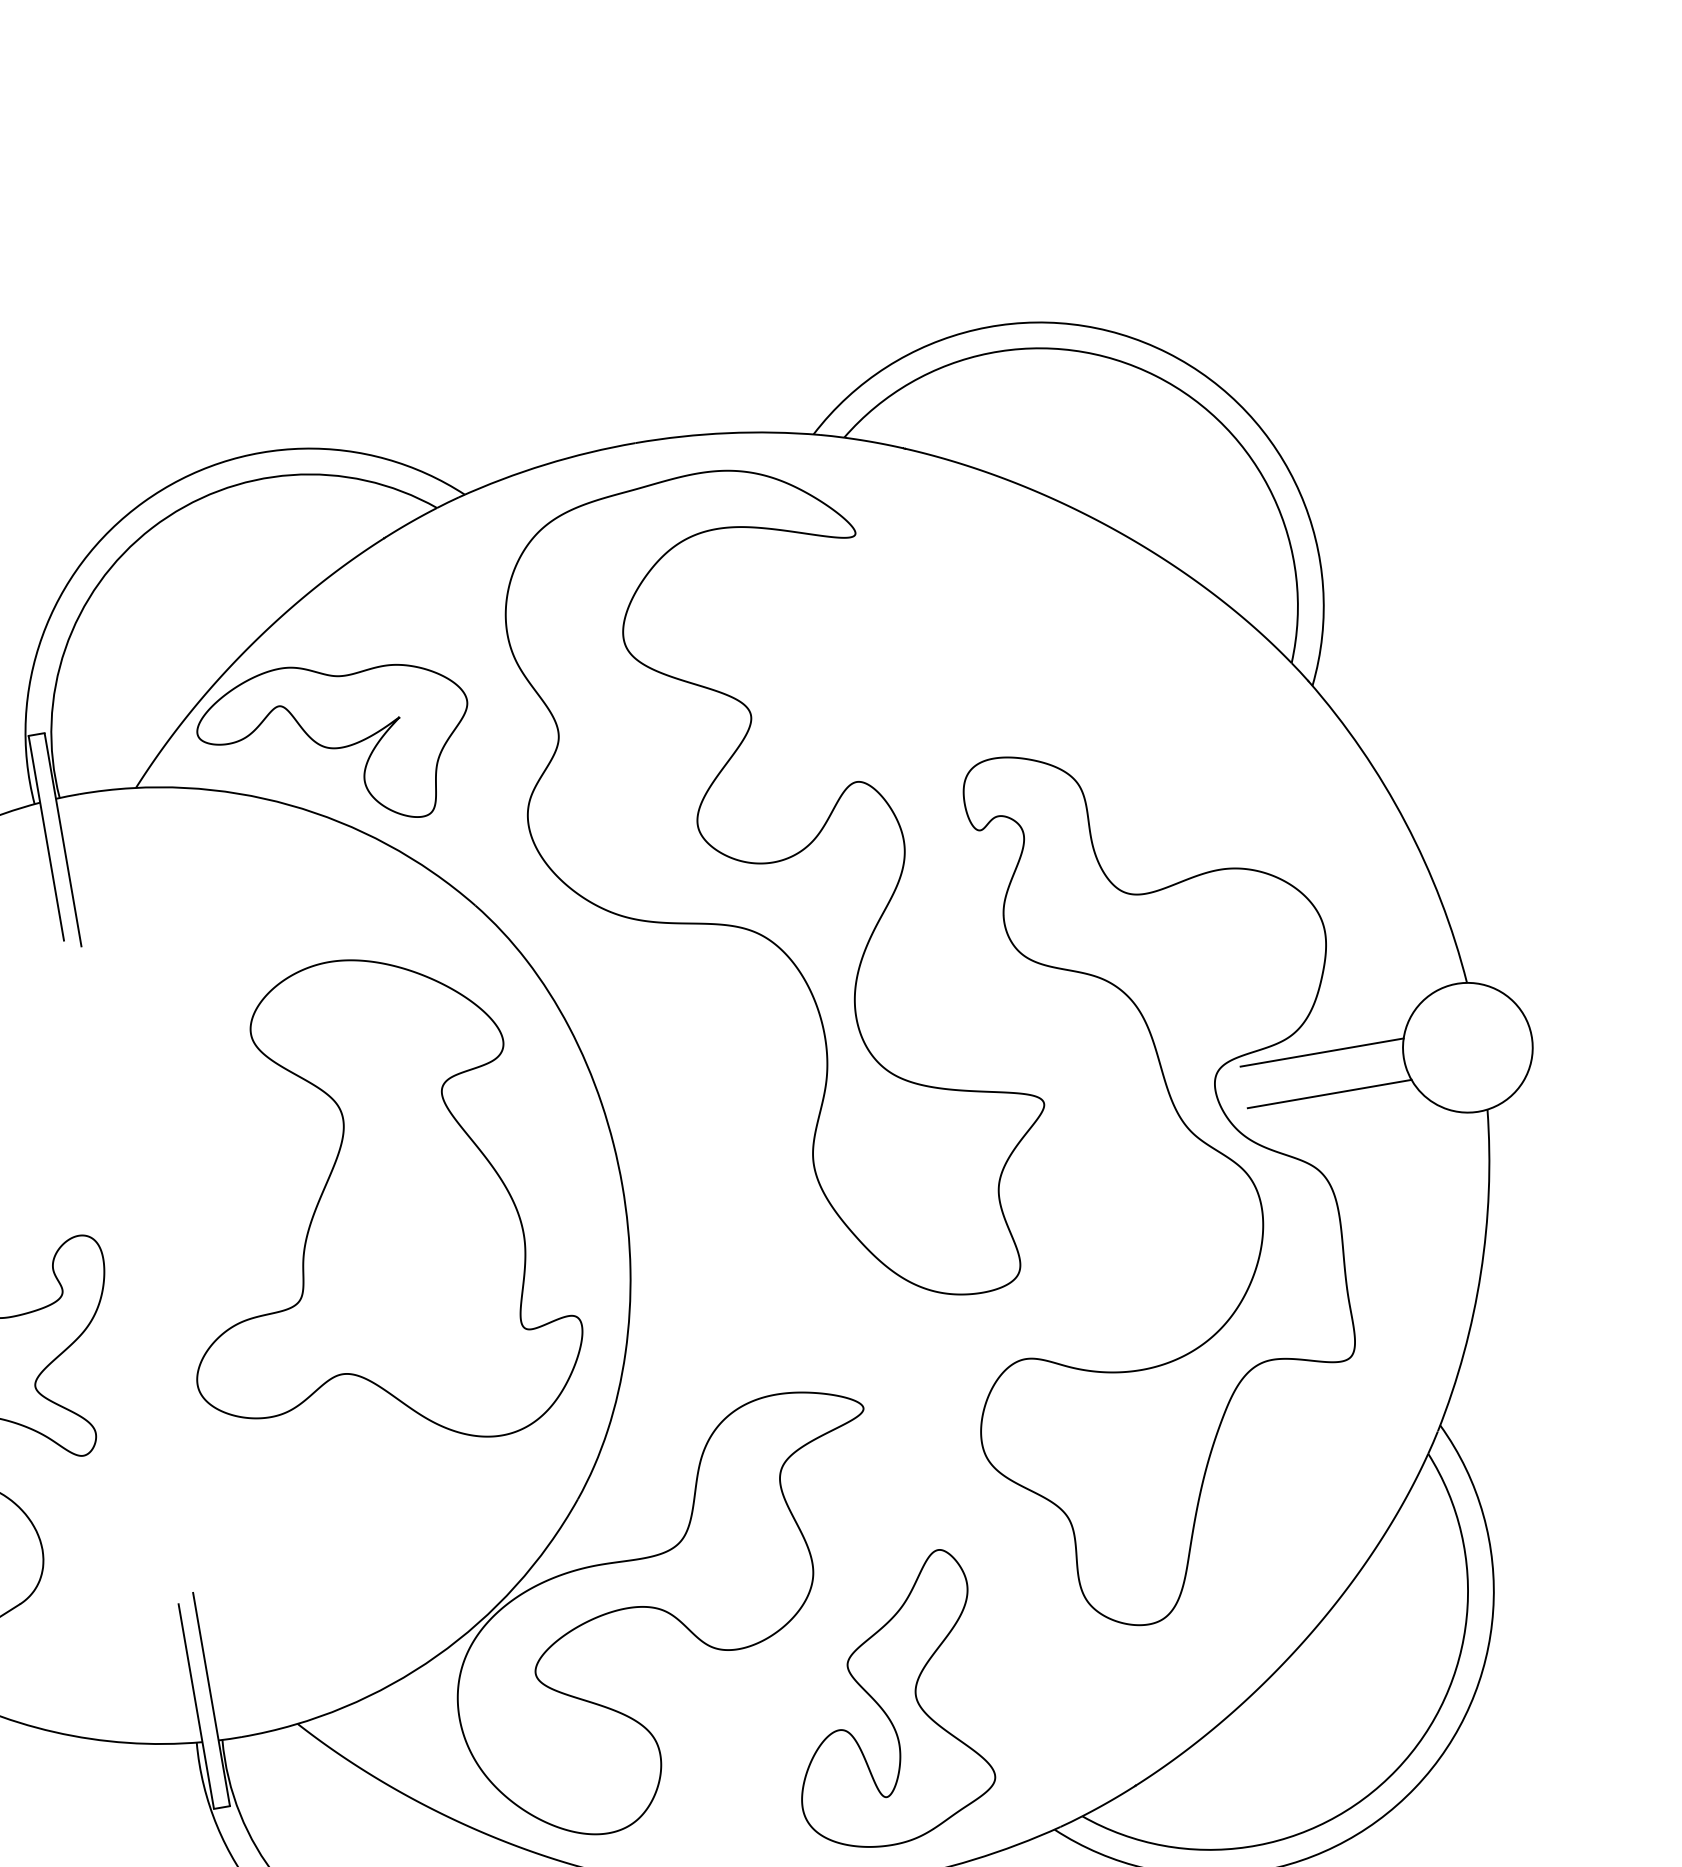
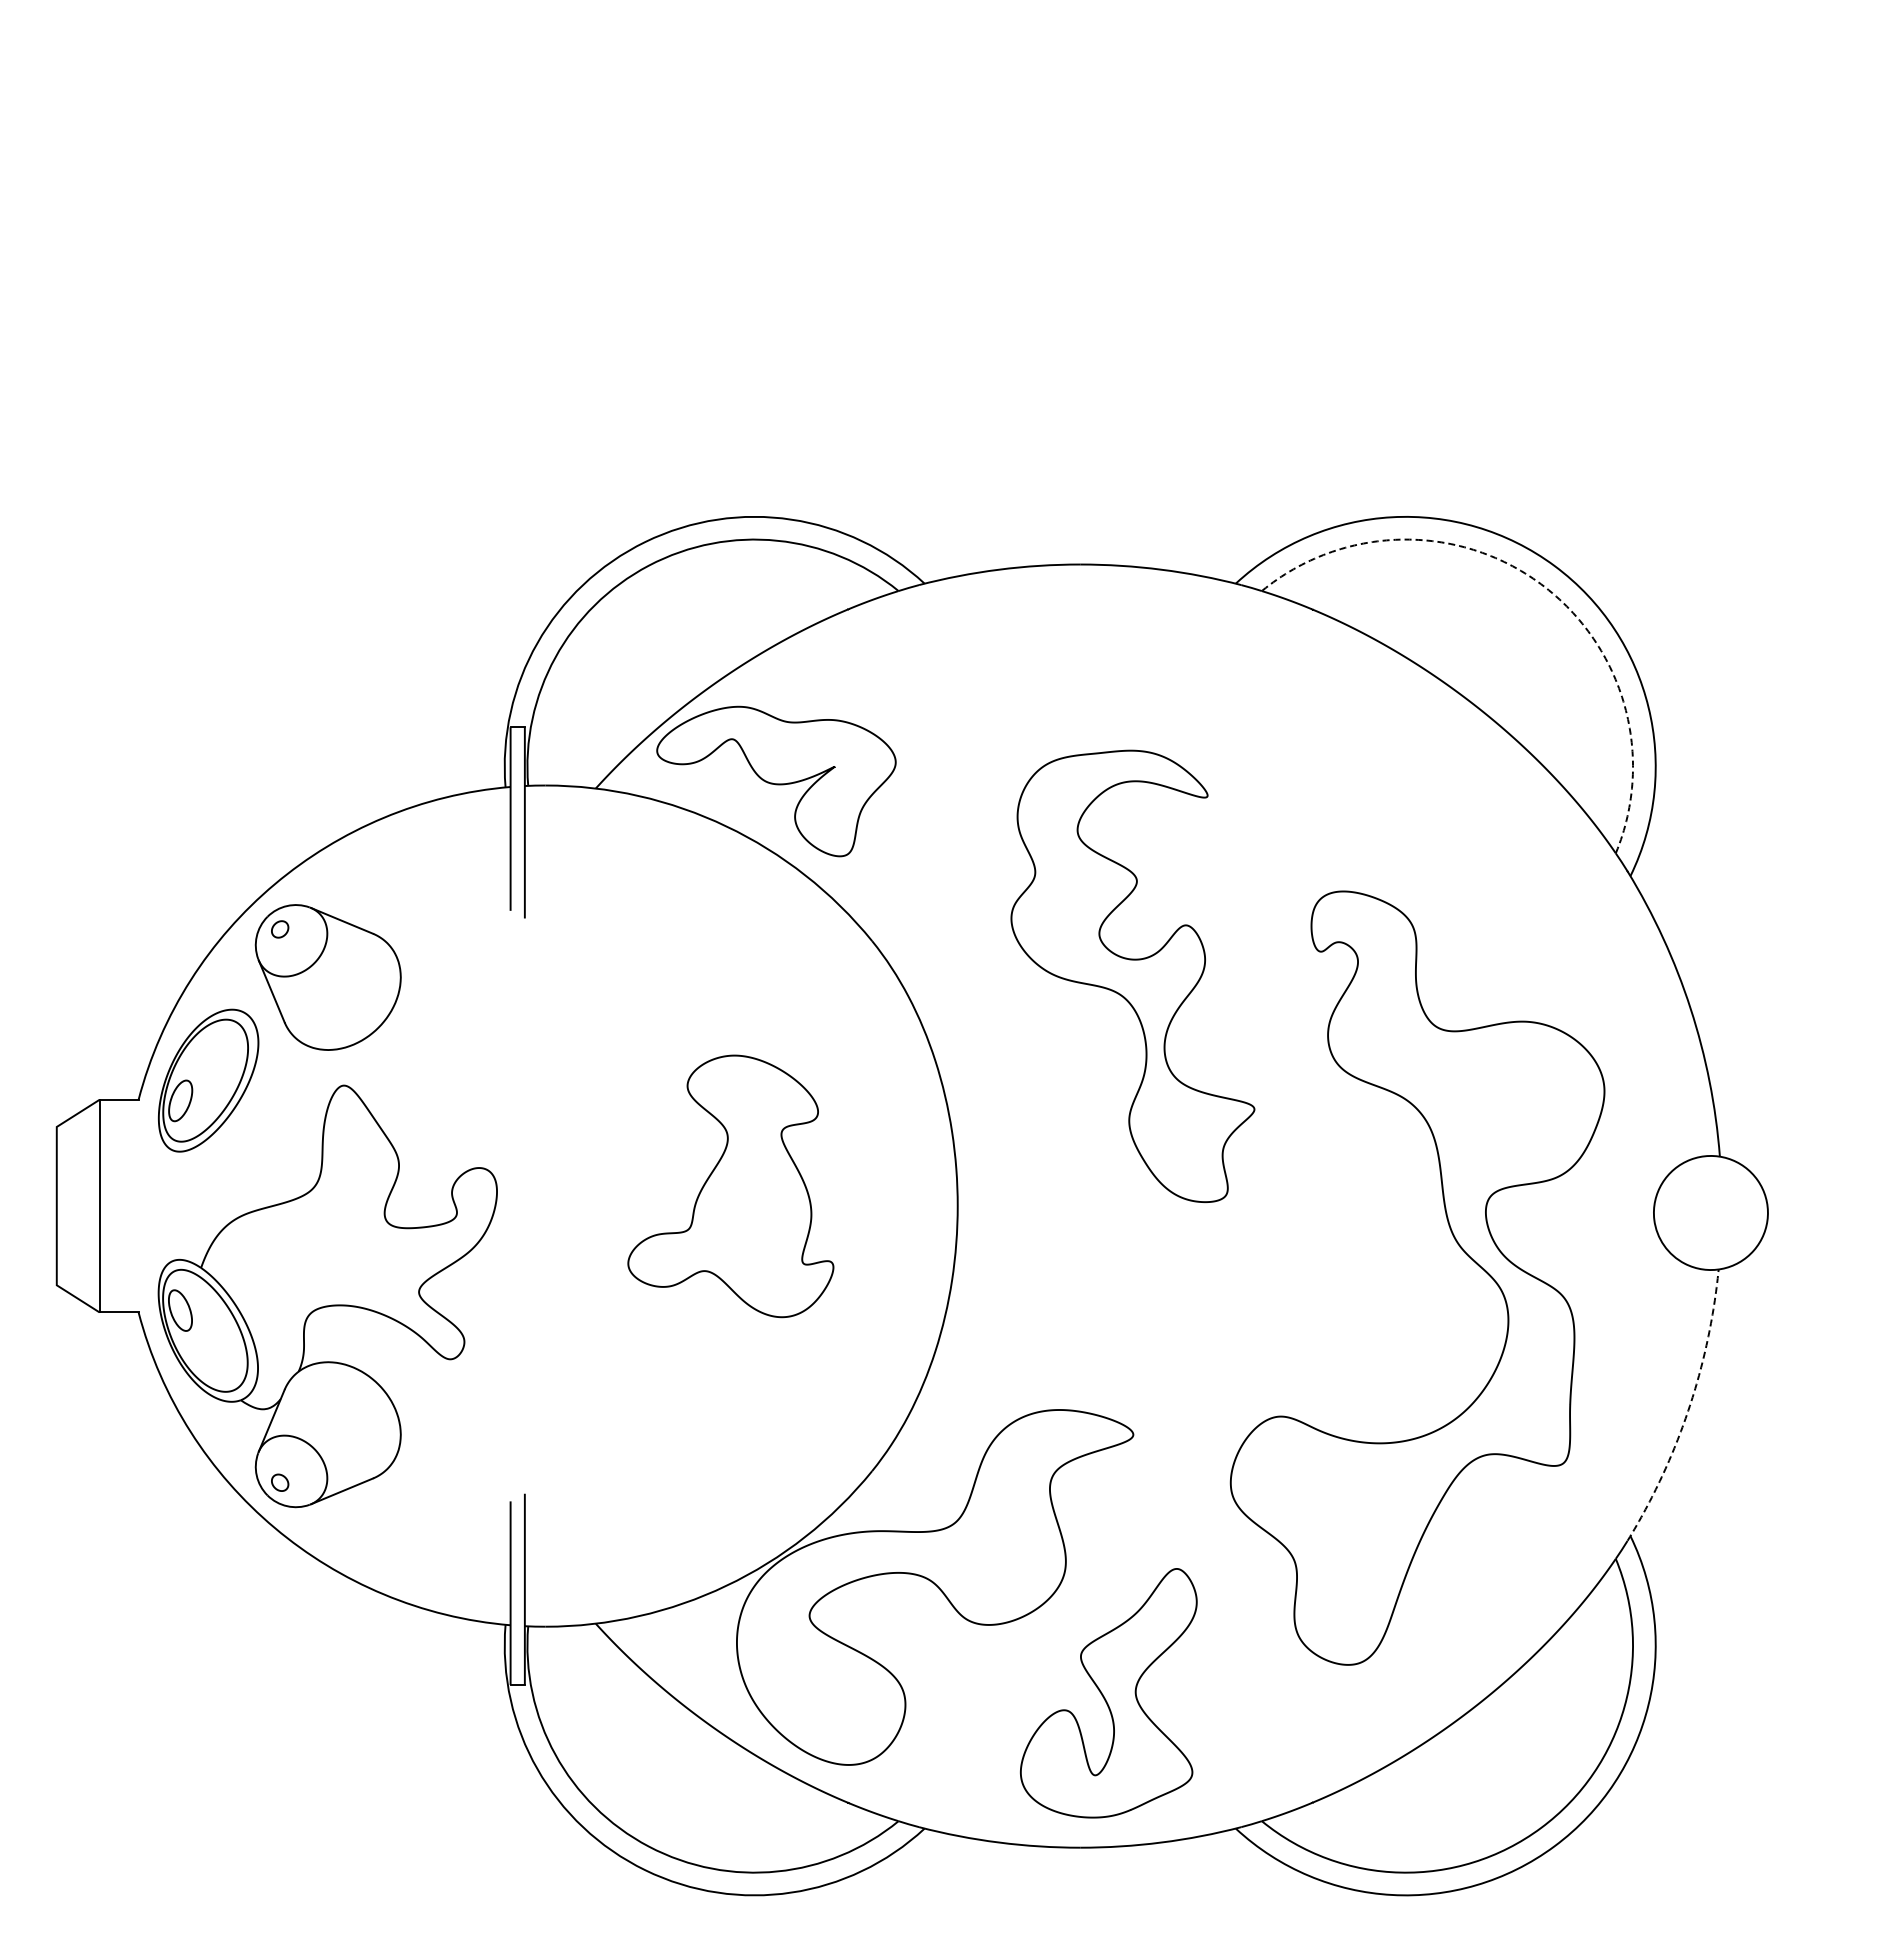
arc: (1156, 376) -> (1541, 584), solid -> dashed
part: (773, 894) -> (1132, 976), size x0.6
line: (1321, 1052) -> (1583, 1195), removed
line: (1329, 1094) -> (1584, 1232), removed
part: (363, 1207) -> (730, 1186), size x0.6
arc: (1480, 1273) -> (1688, 1410), solid -> dashed

